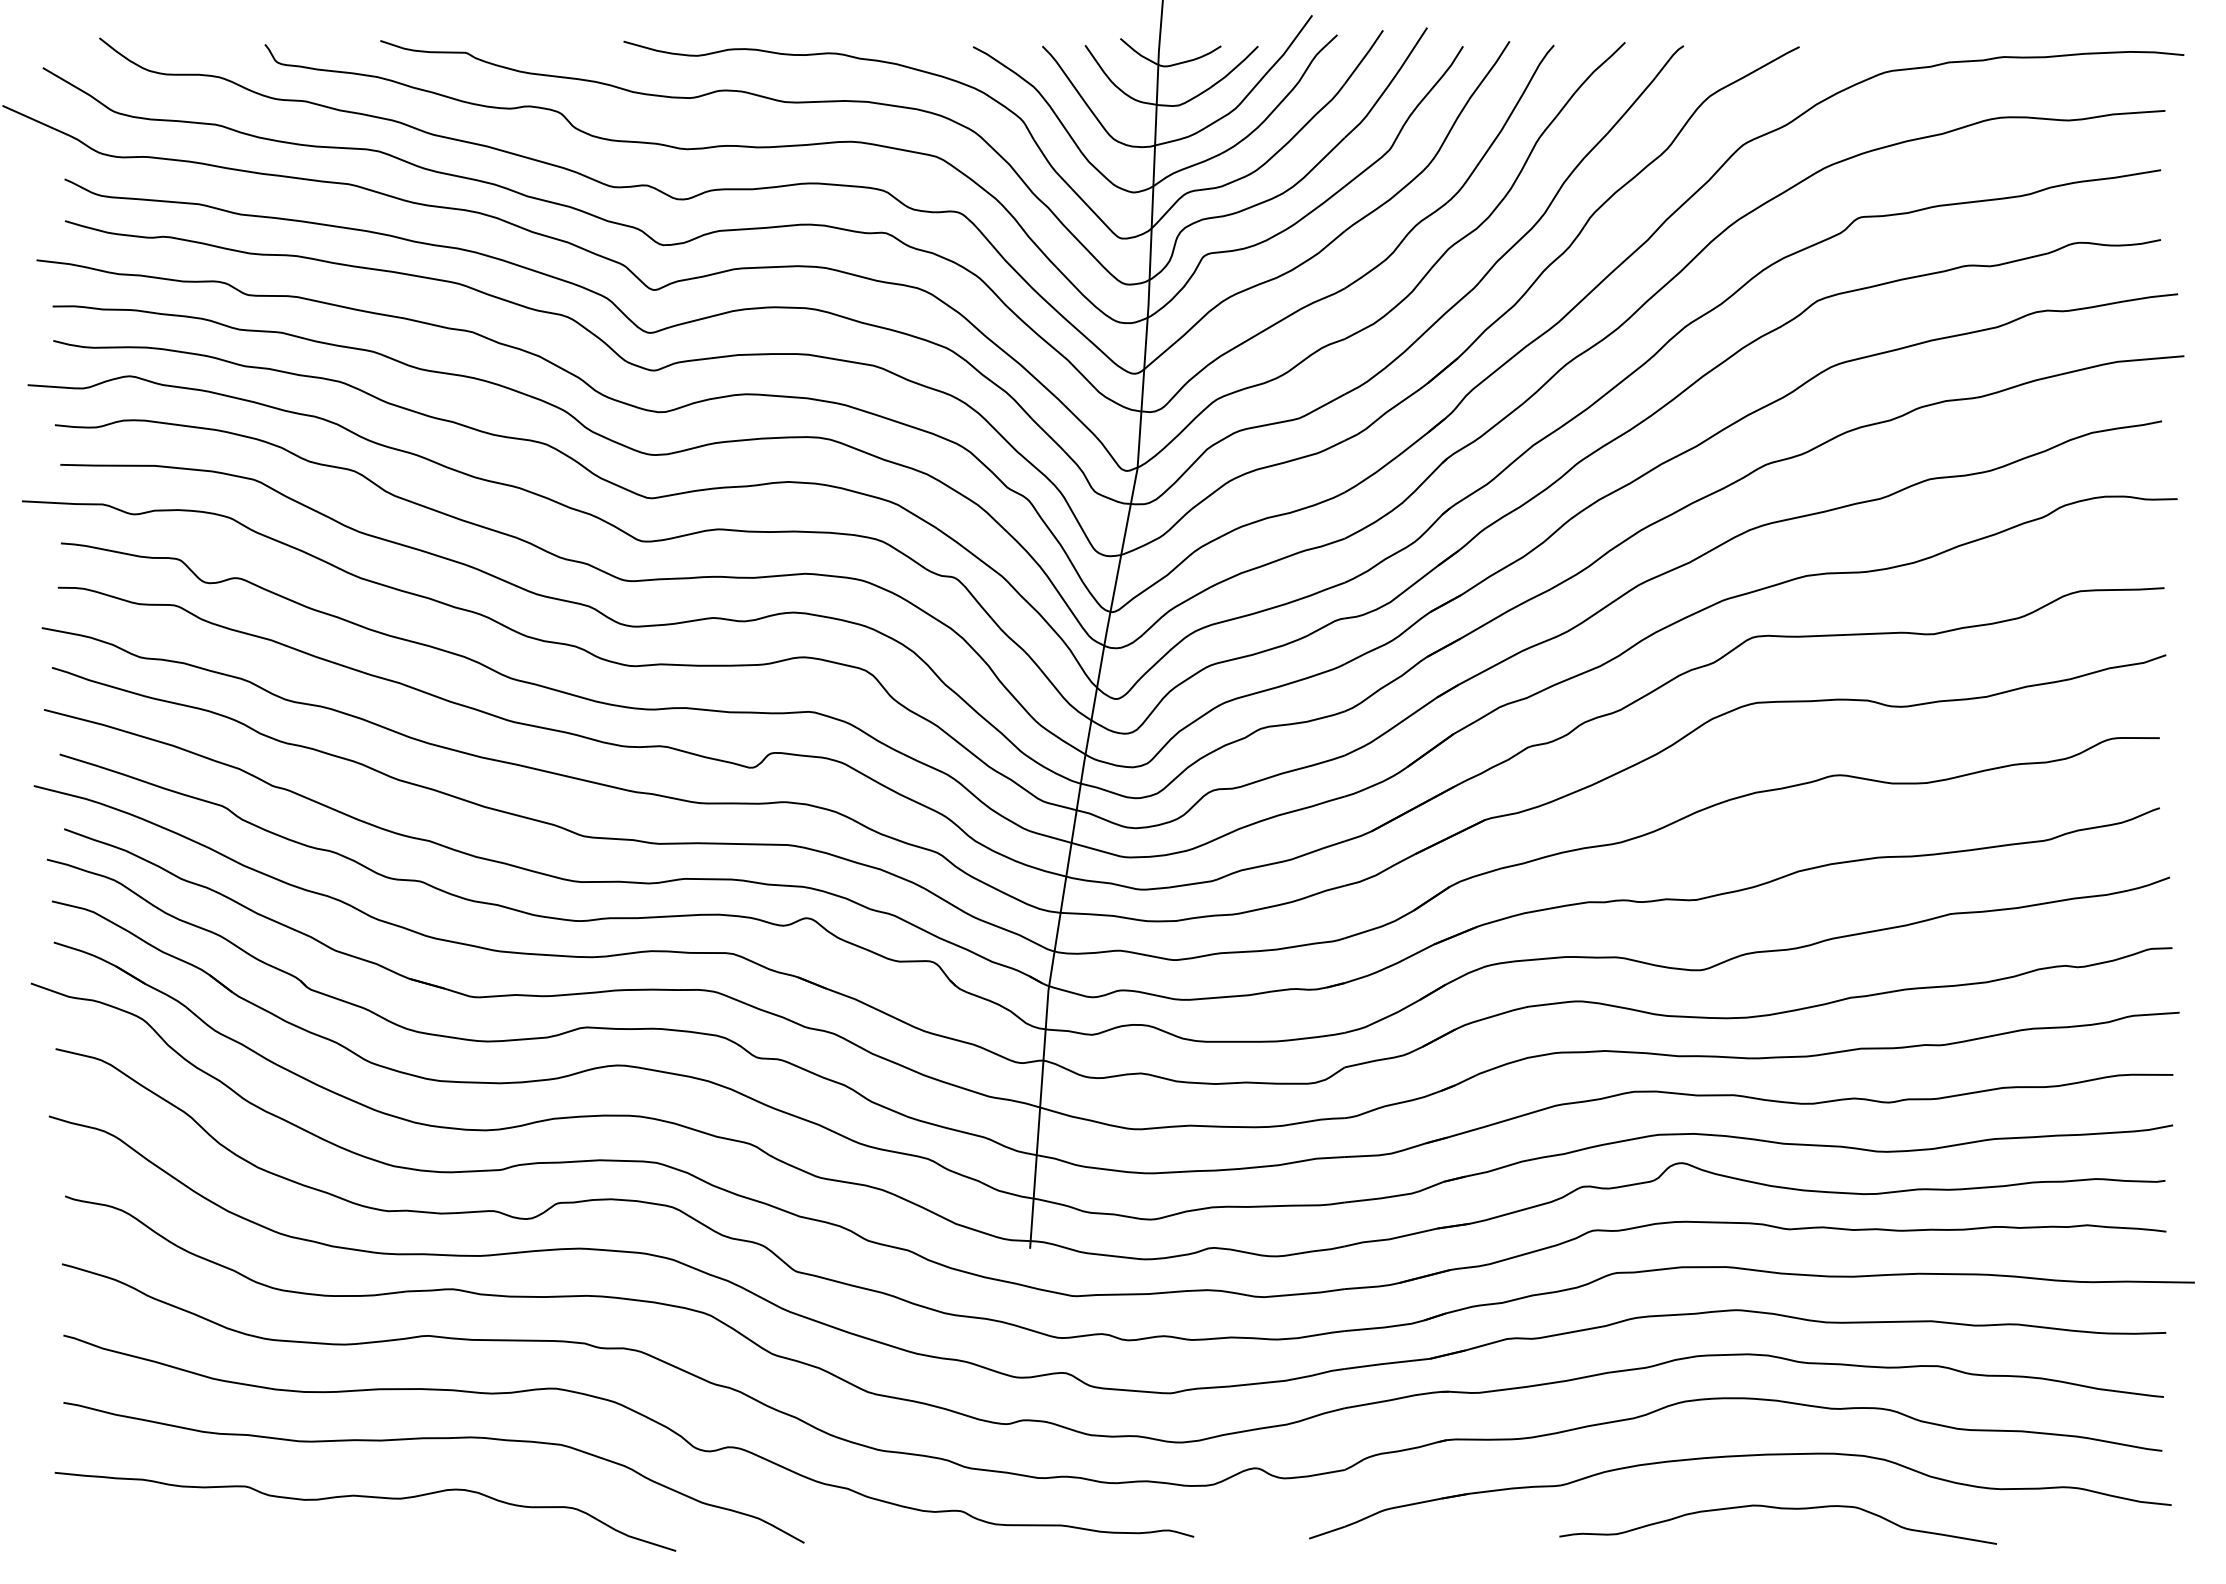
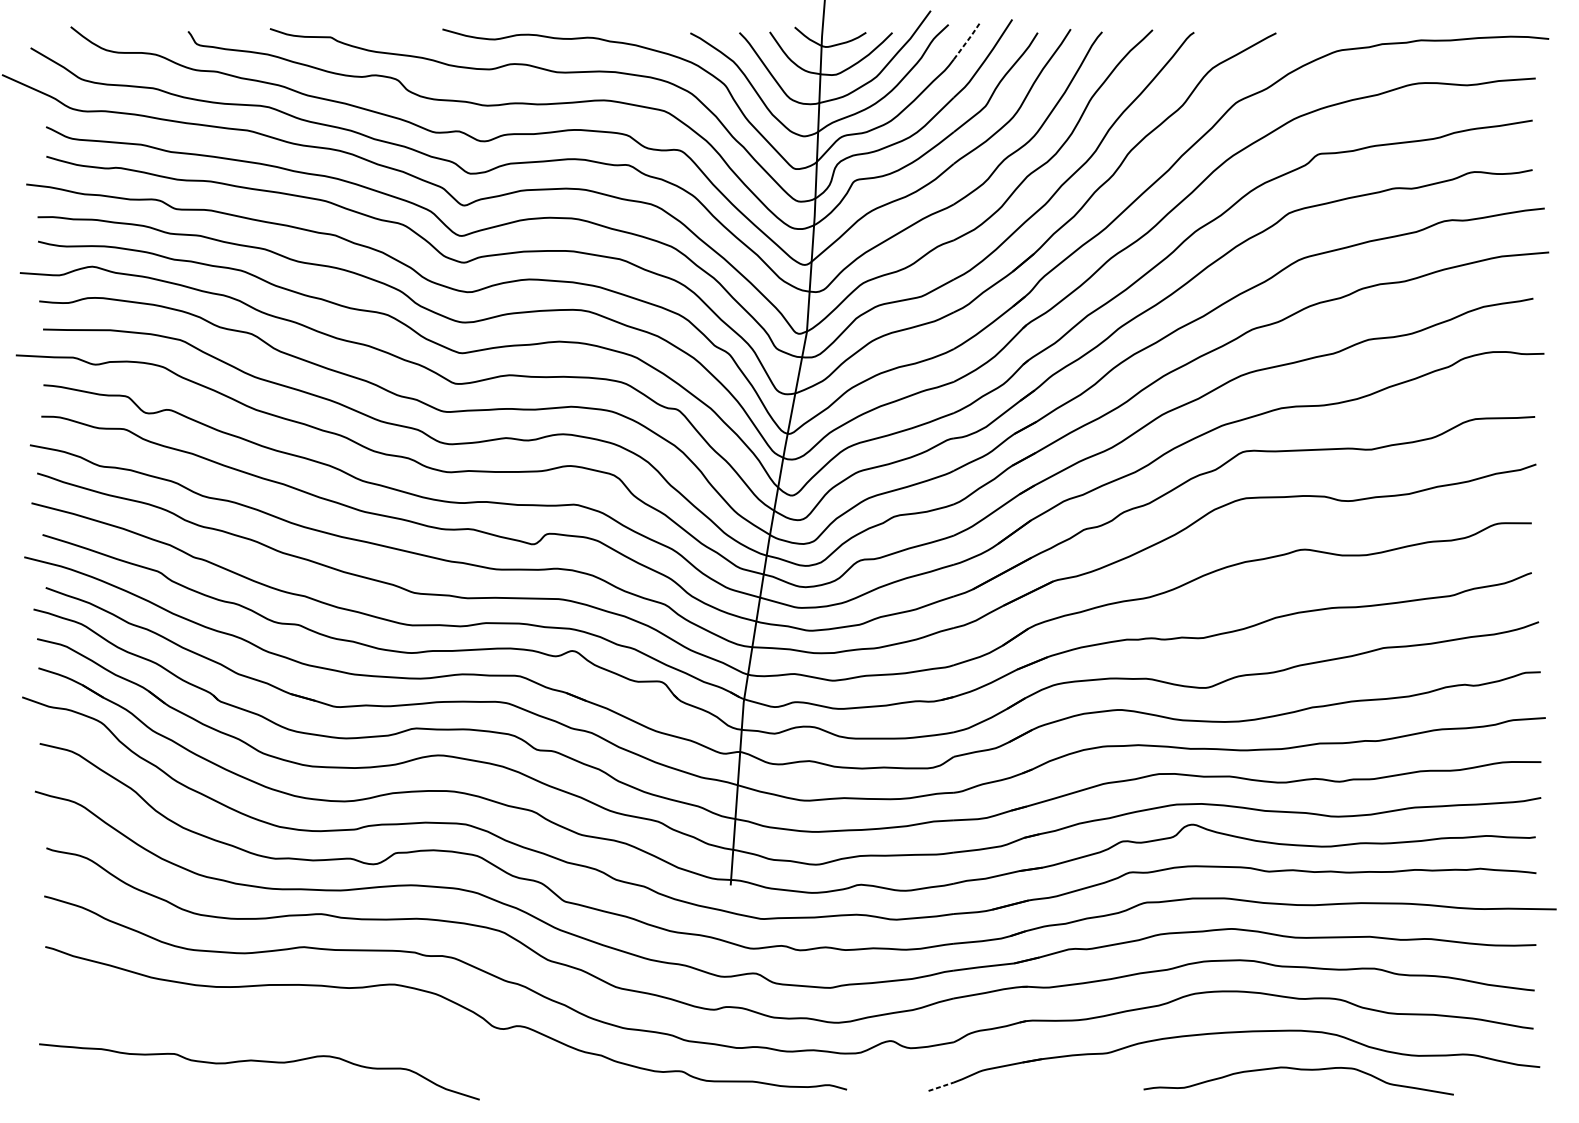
line: (1364, 57) -> (967, 40), solid -> dashed
curve: (433, 1439) -> (307, 1020), removed
curve: (1780, 1509) -> (1300, 1070), moved
line: (1326, 1532) -> (940, 1086), solid -> dashed

